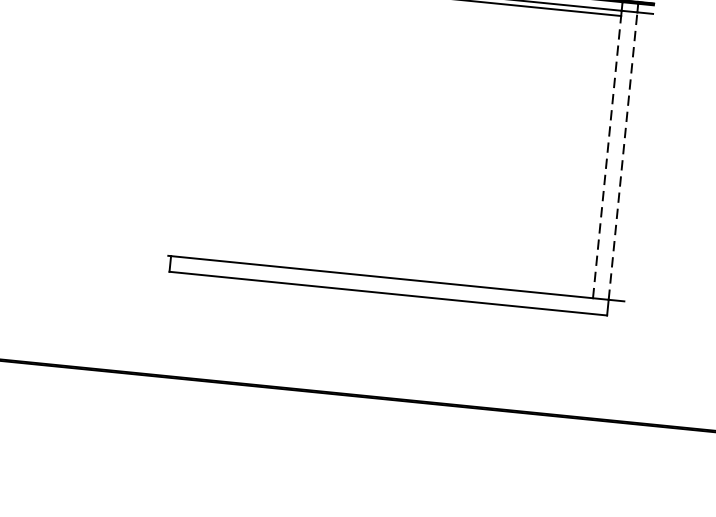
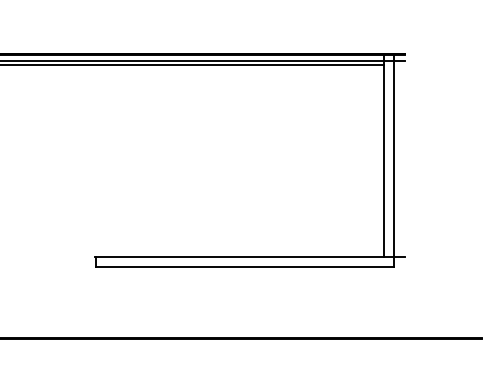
line: (607, 156) -> (383, 160), dashed -> solid
line: (623, 156) -> (394, 159), dashed -> solid

